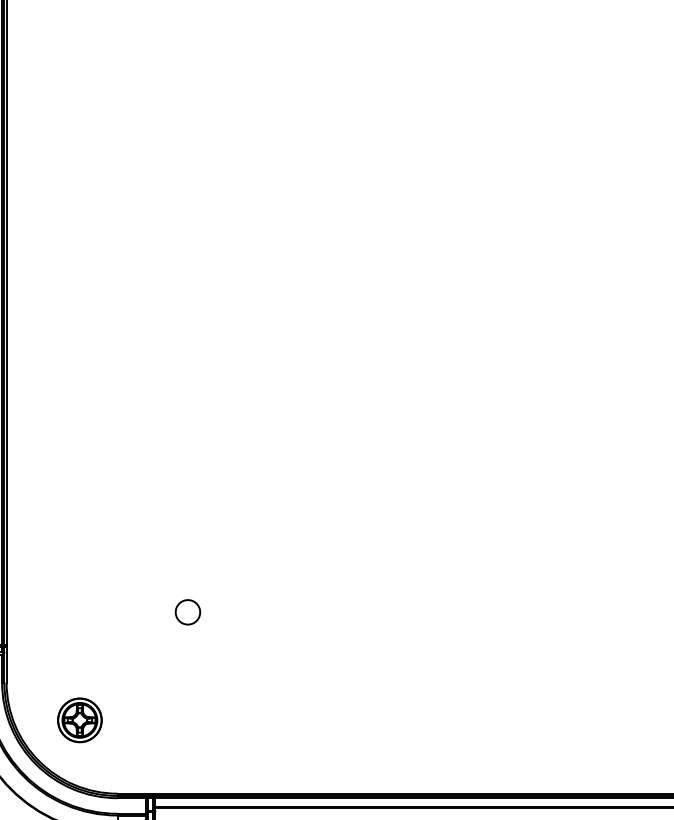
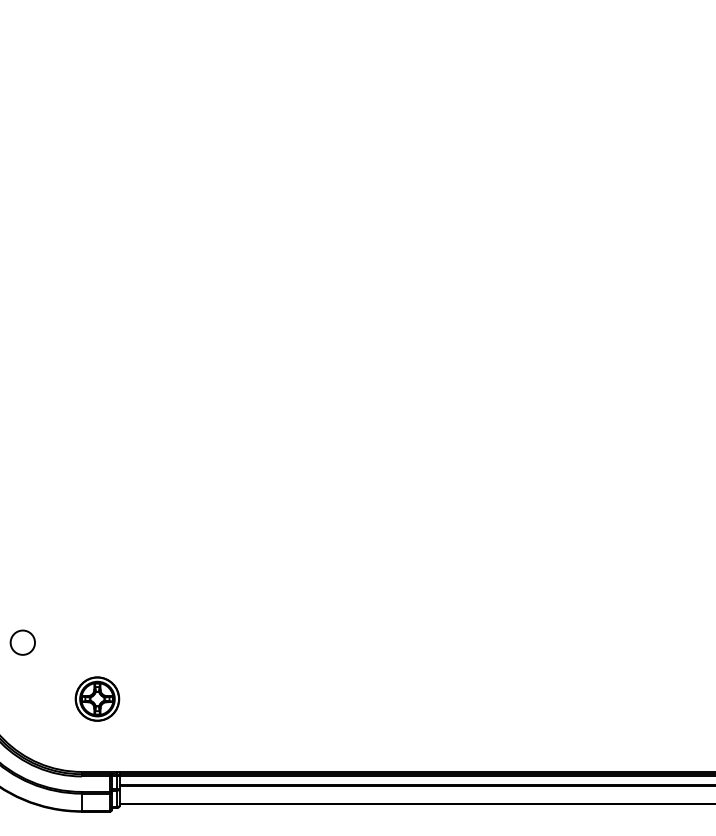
circle: (187, 612) -> (22, 642), moved
part: (79, 719) -> (97, 698), moved

